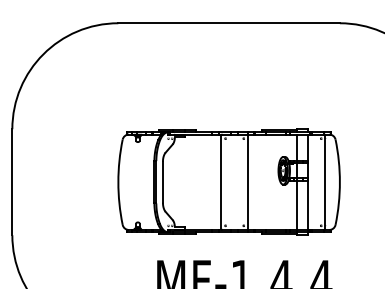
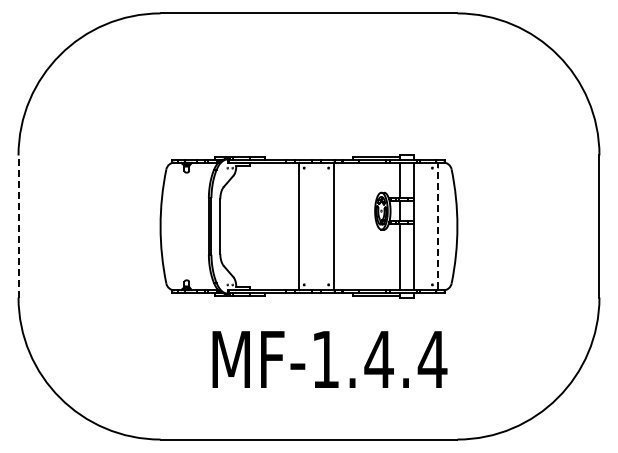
line: (12, 181) -> (18, 225), solid -> dashed
line: (325, 181) -> (438, 225), solid -> dashed

